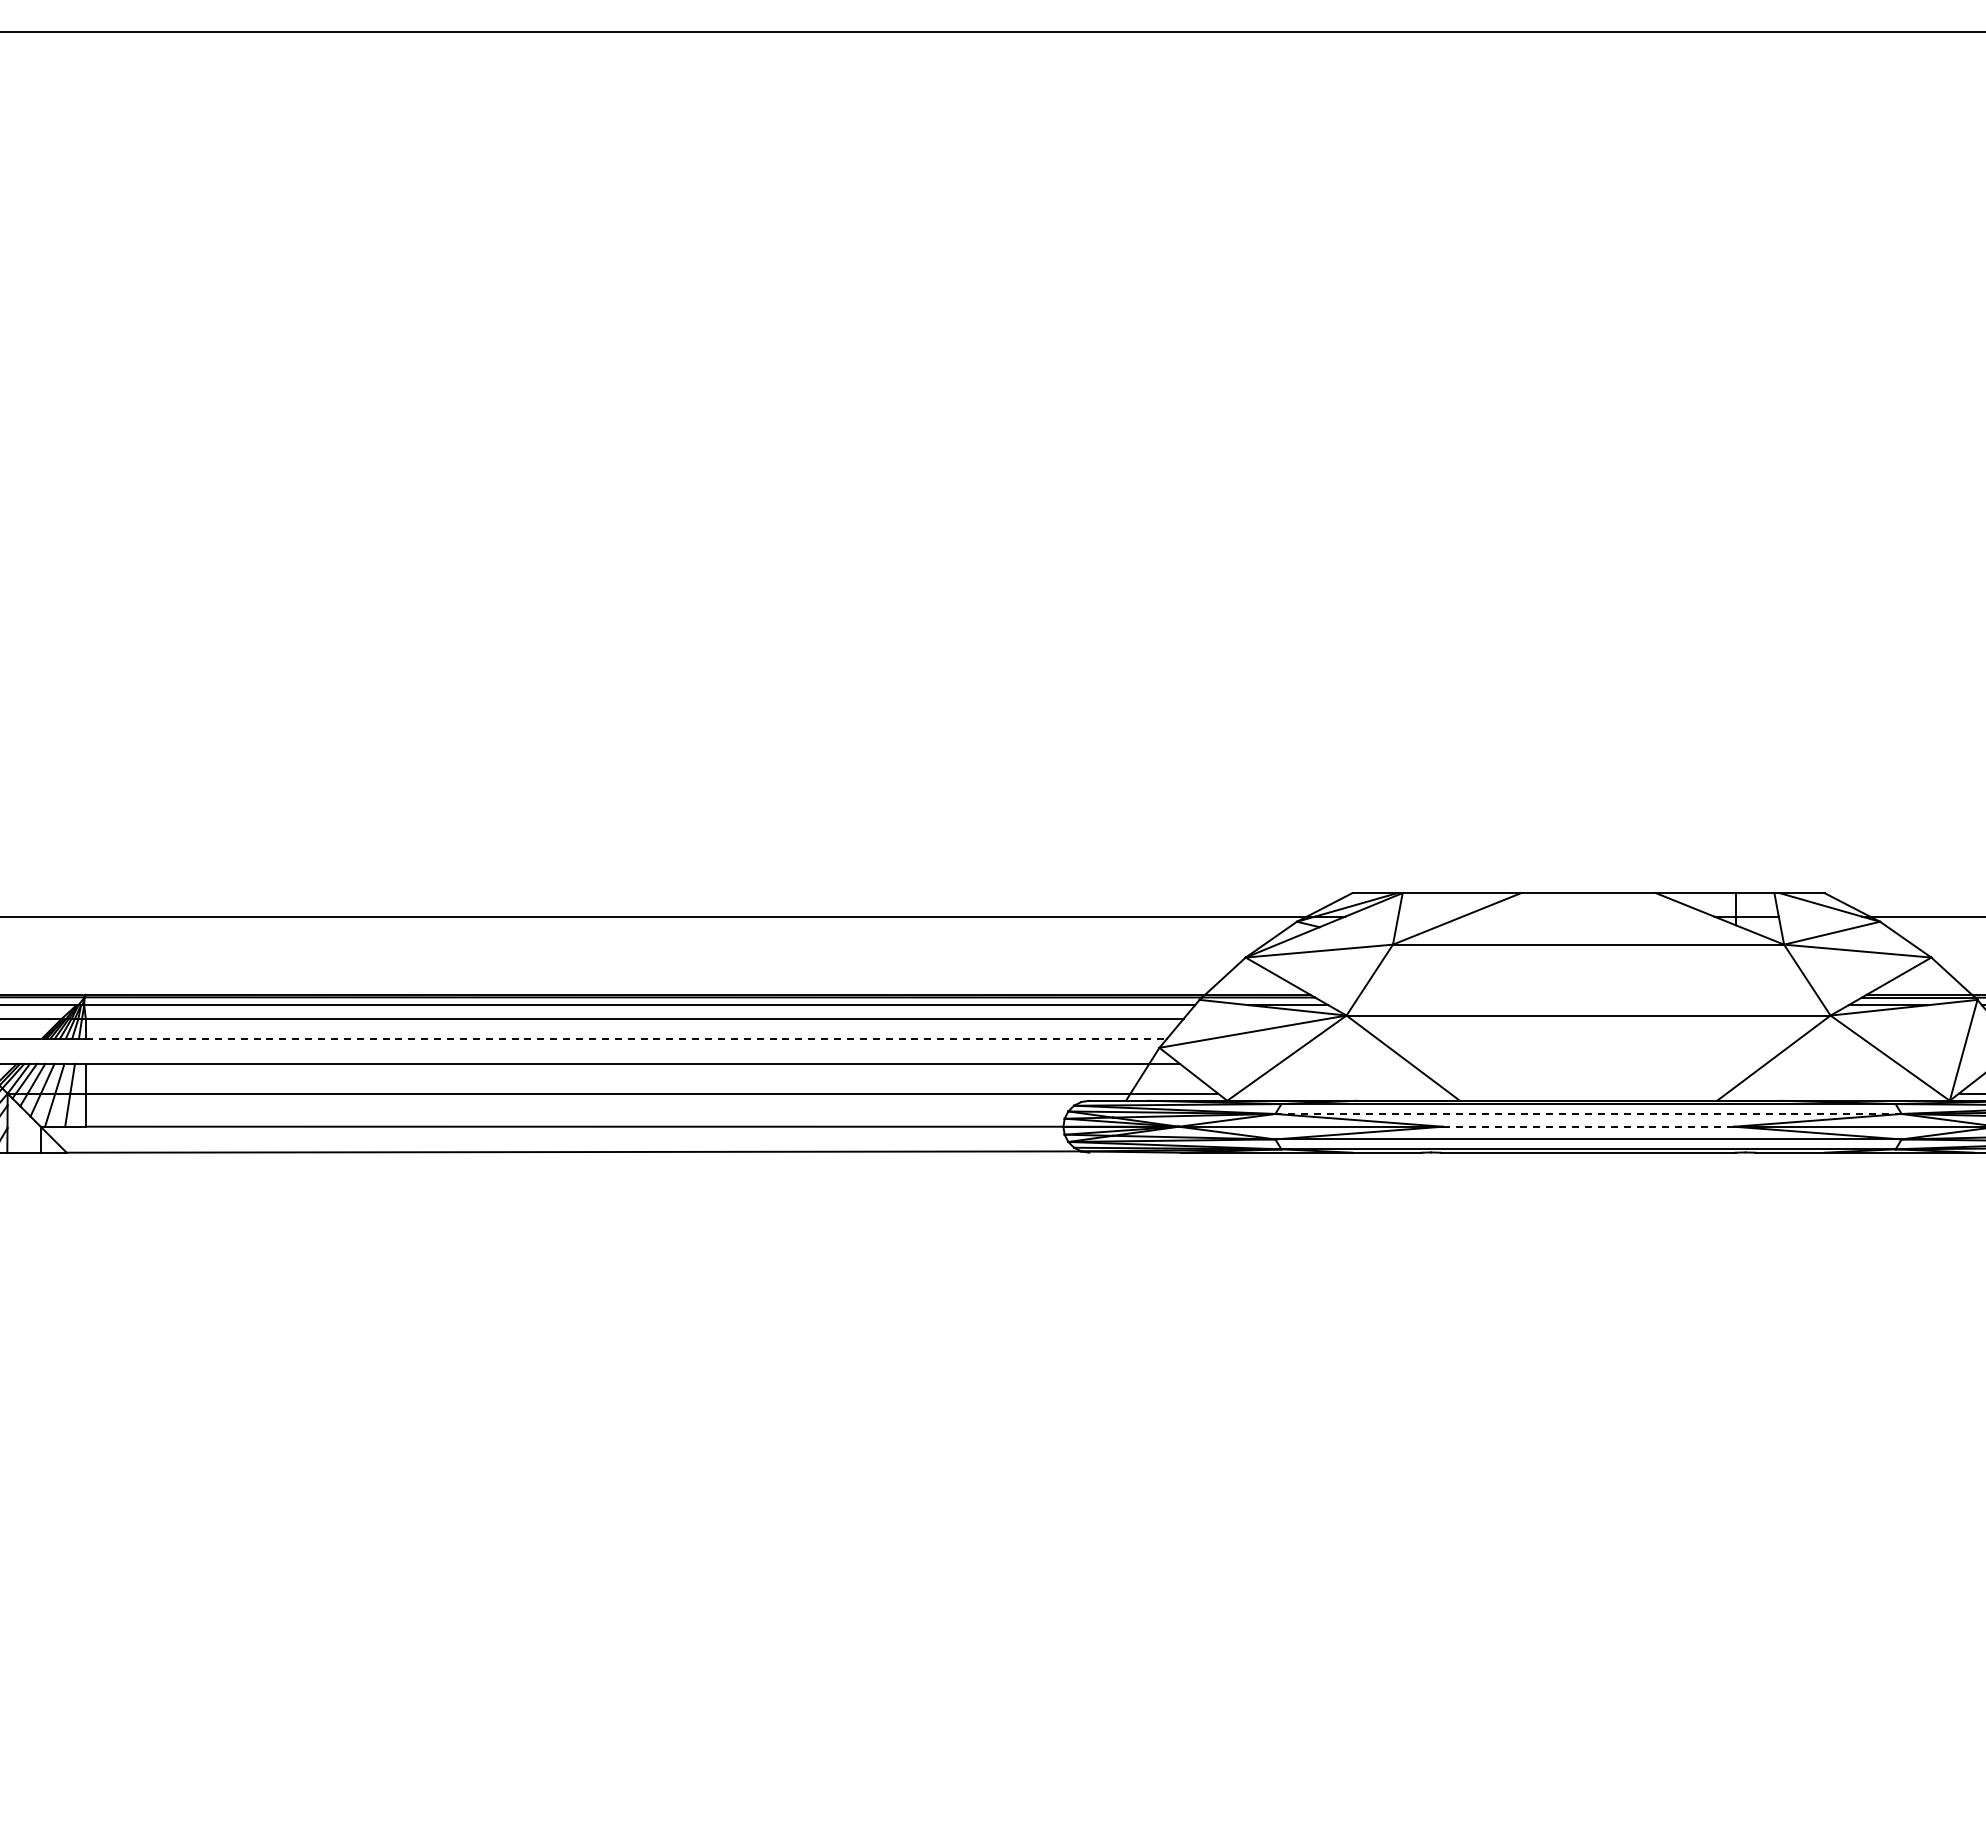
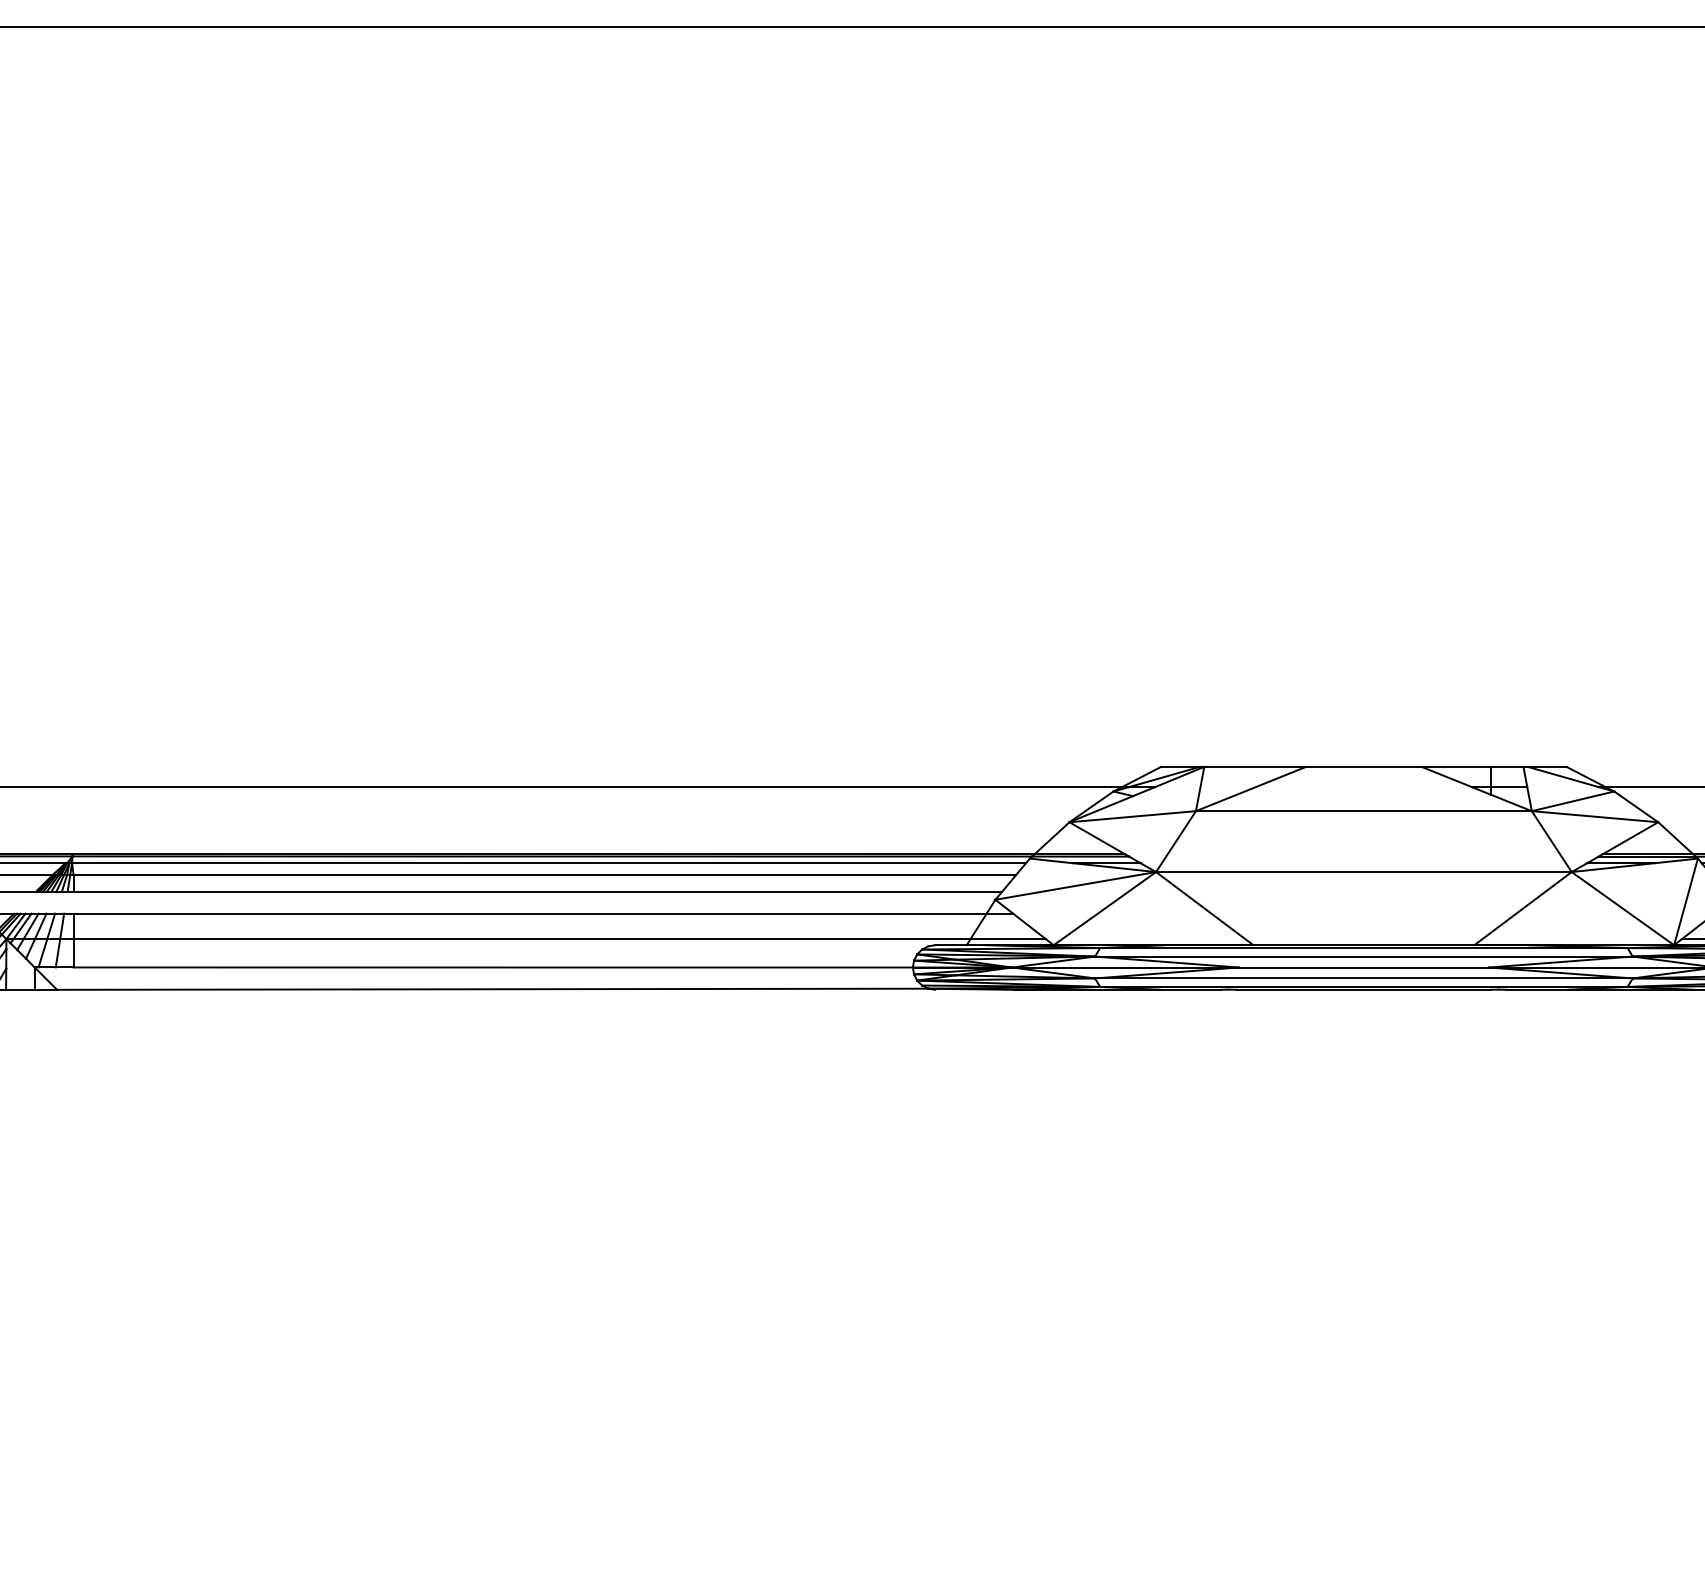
line: (626, 1038) -> (537, 891), dashed -> solid
line: (1588, 1114) -> (1363, 957), dashed -> solid
line: (1588, 1126) -> (1363, 967), dashed -> solid

